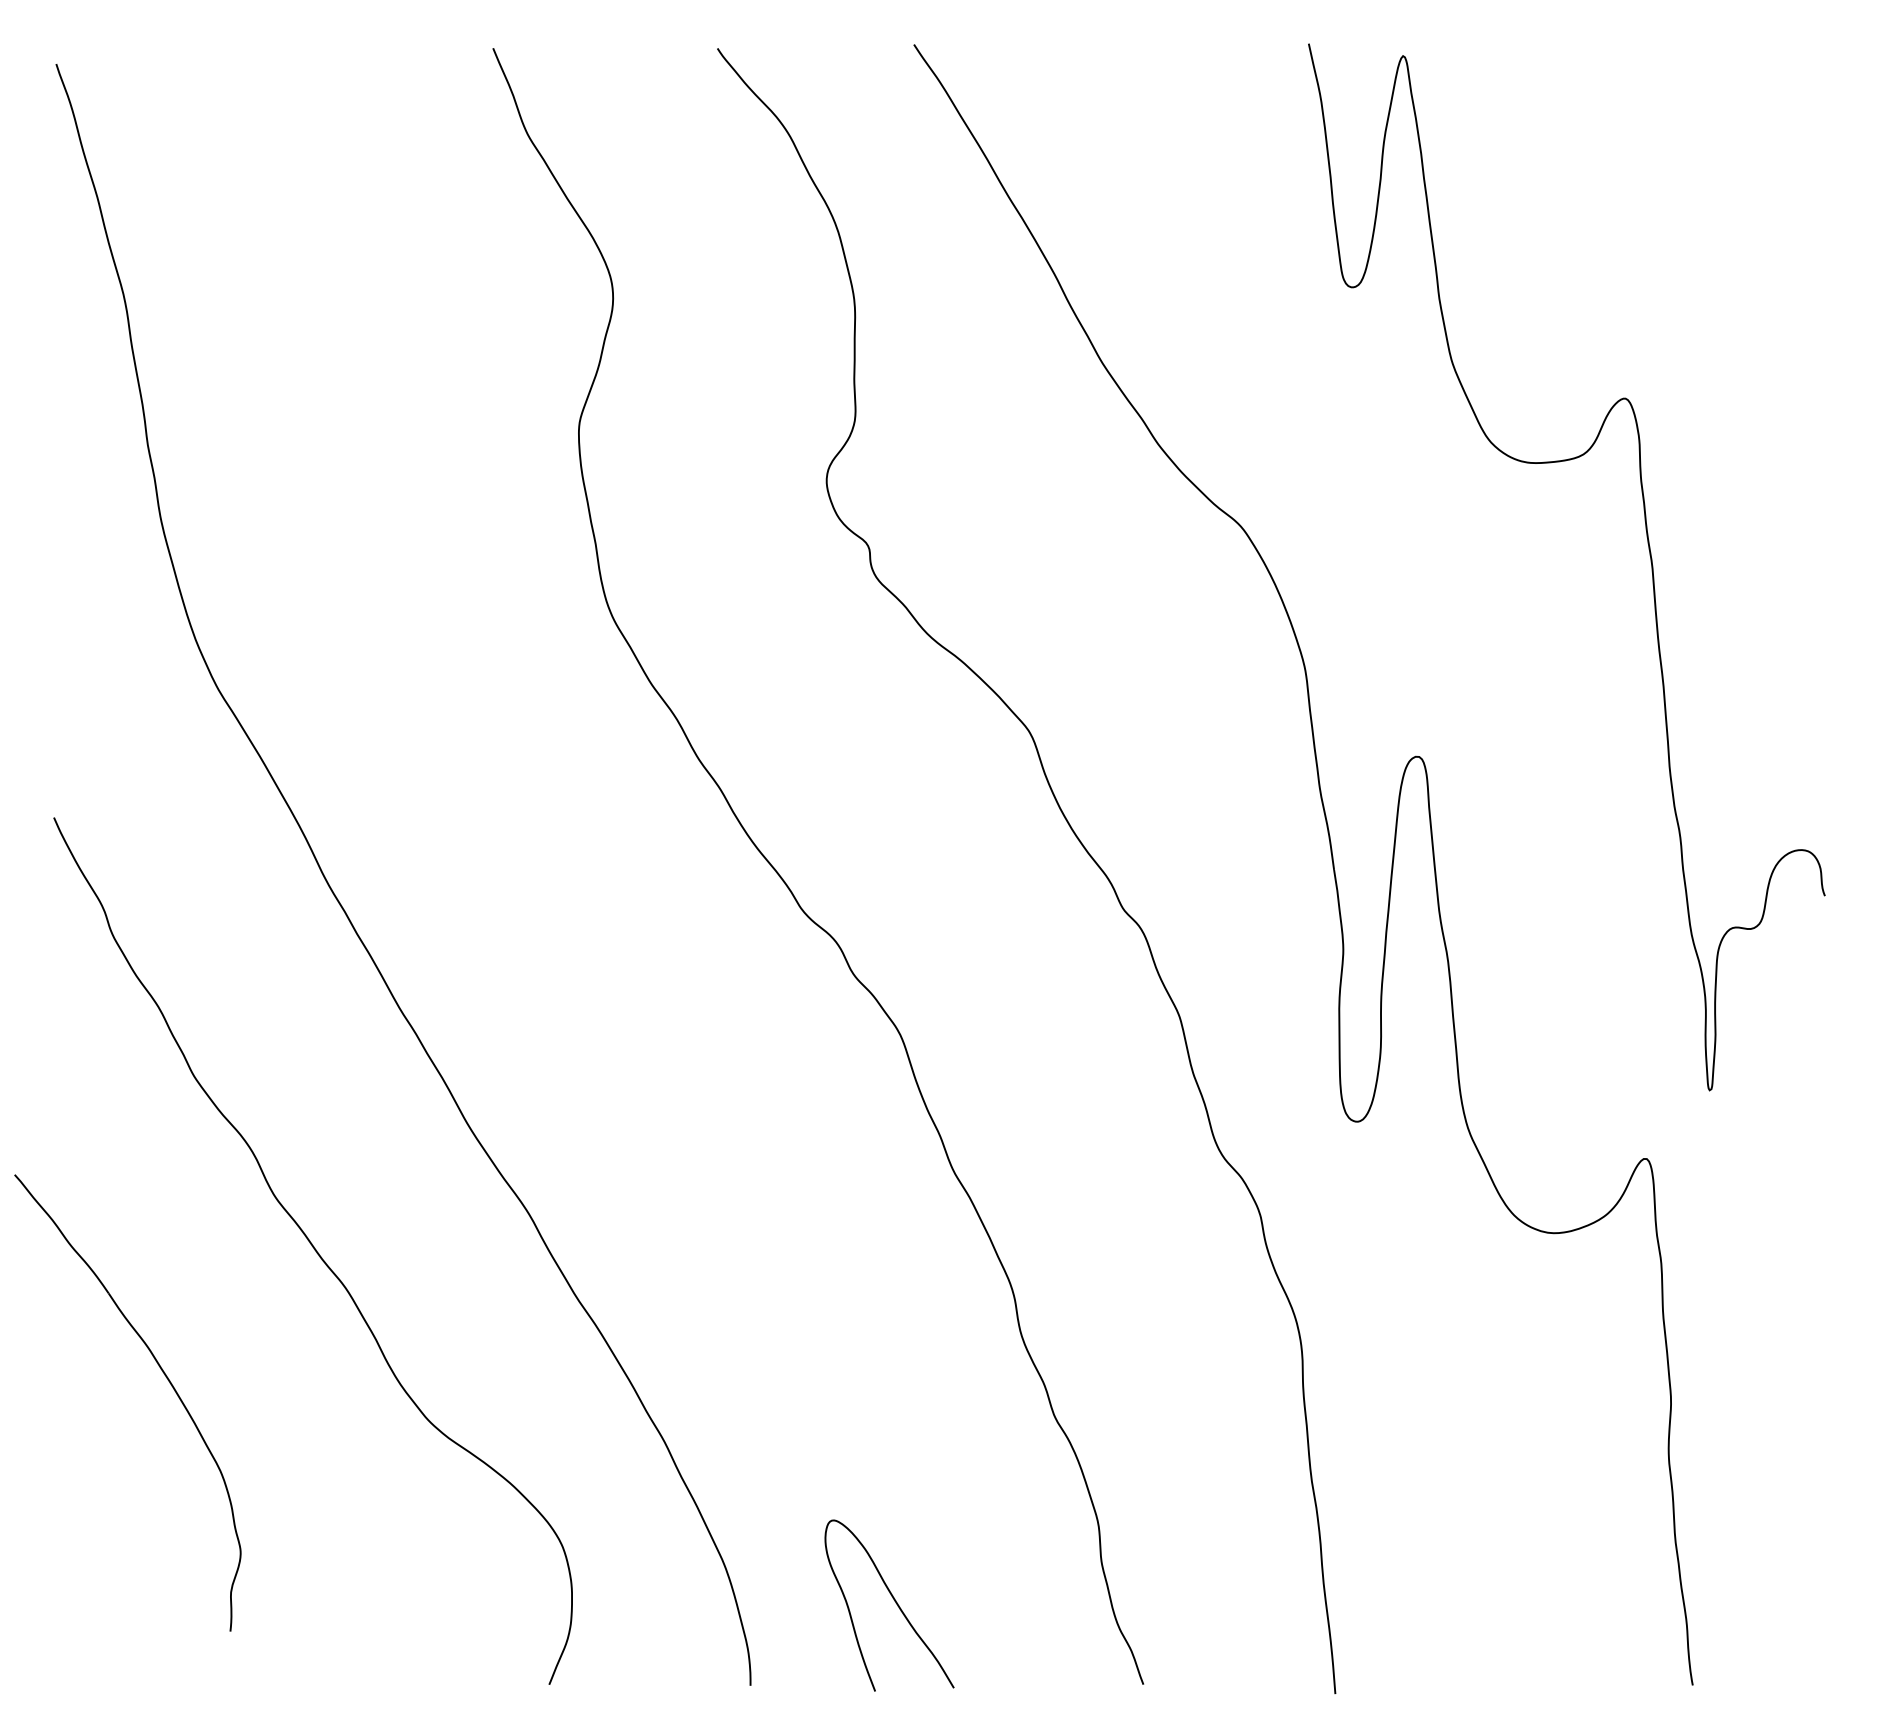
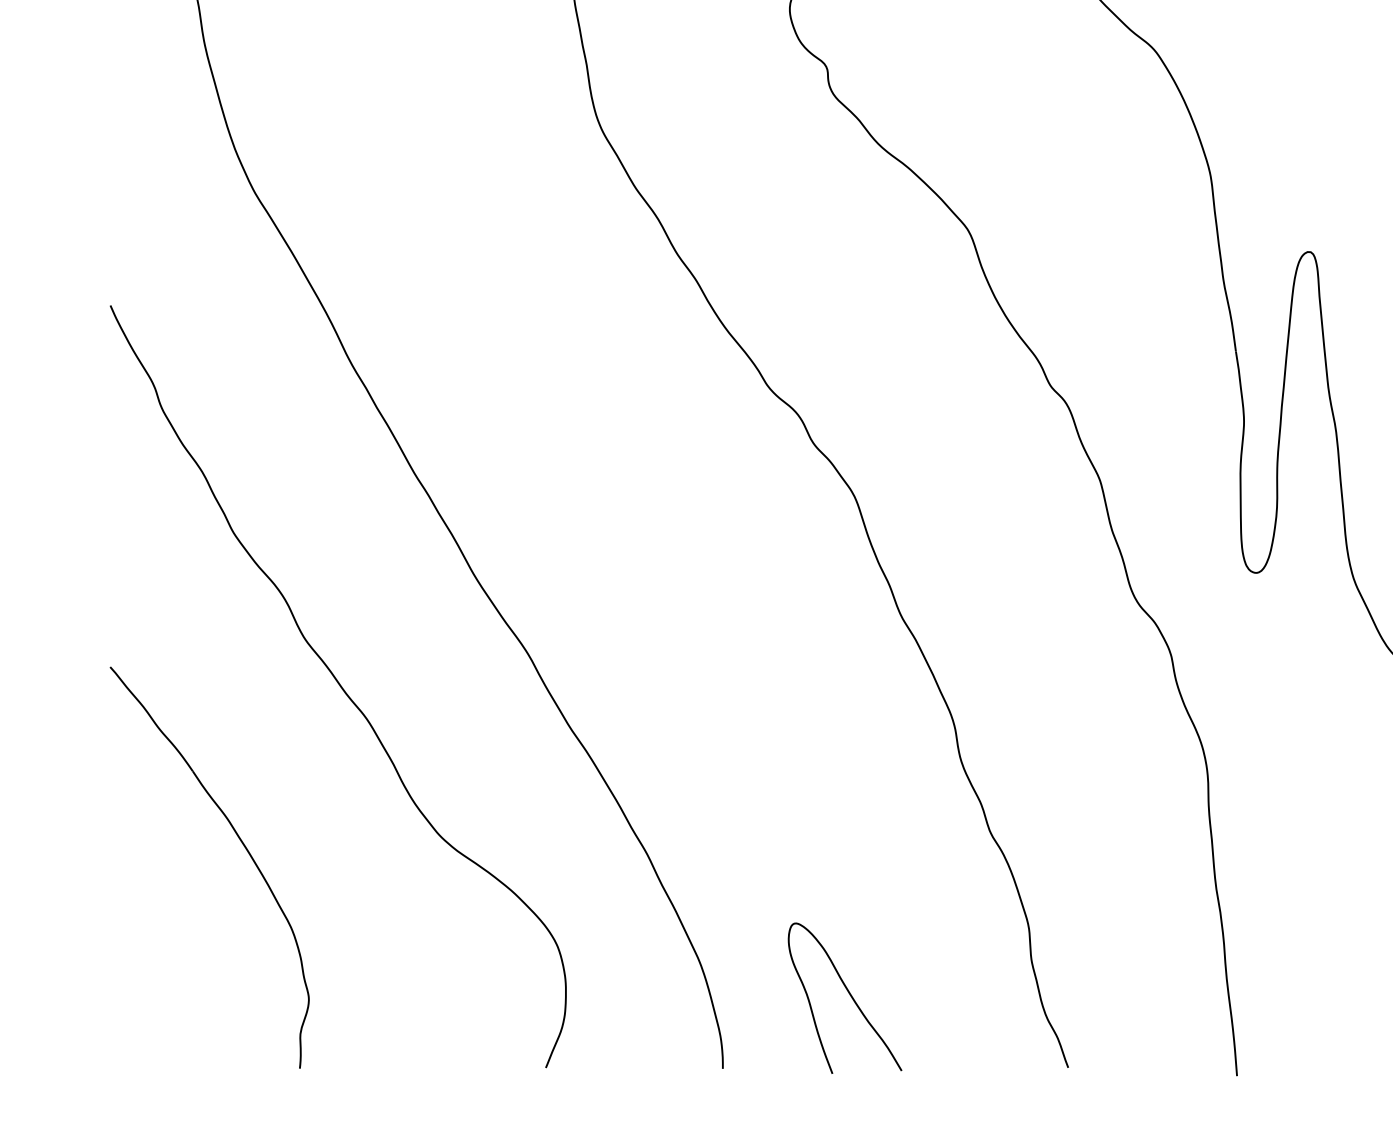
part: (167, 1380) -> (244, 847), moved

